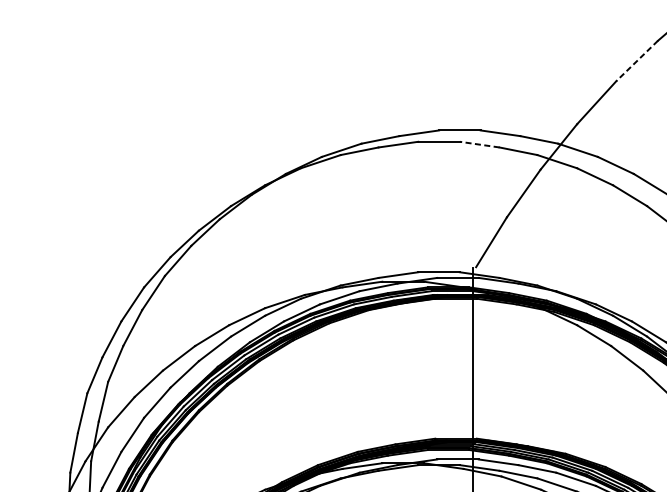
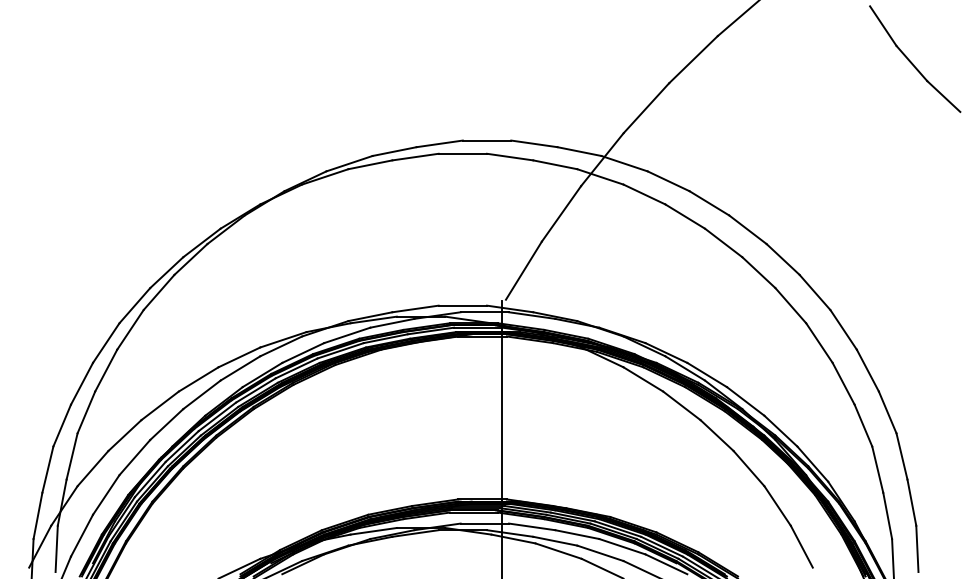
line: (637, 60) -> (693, 59), dashed -> solid
line: (479, 144) -> (509, 157), dashed -> solid

